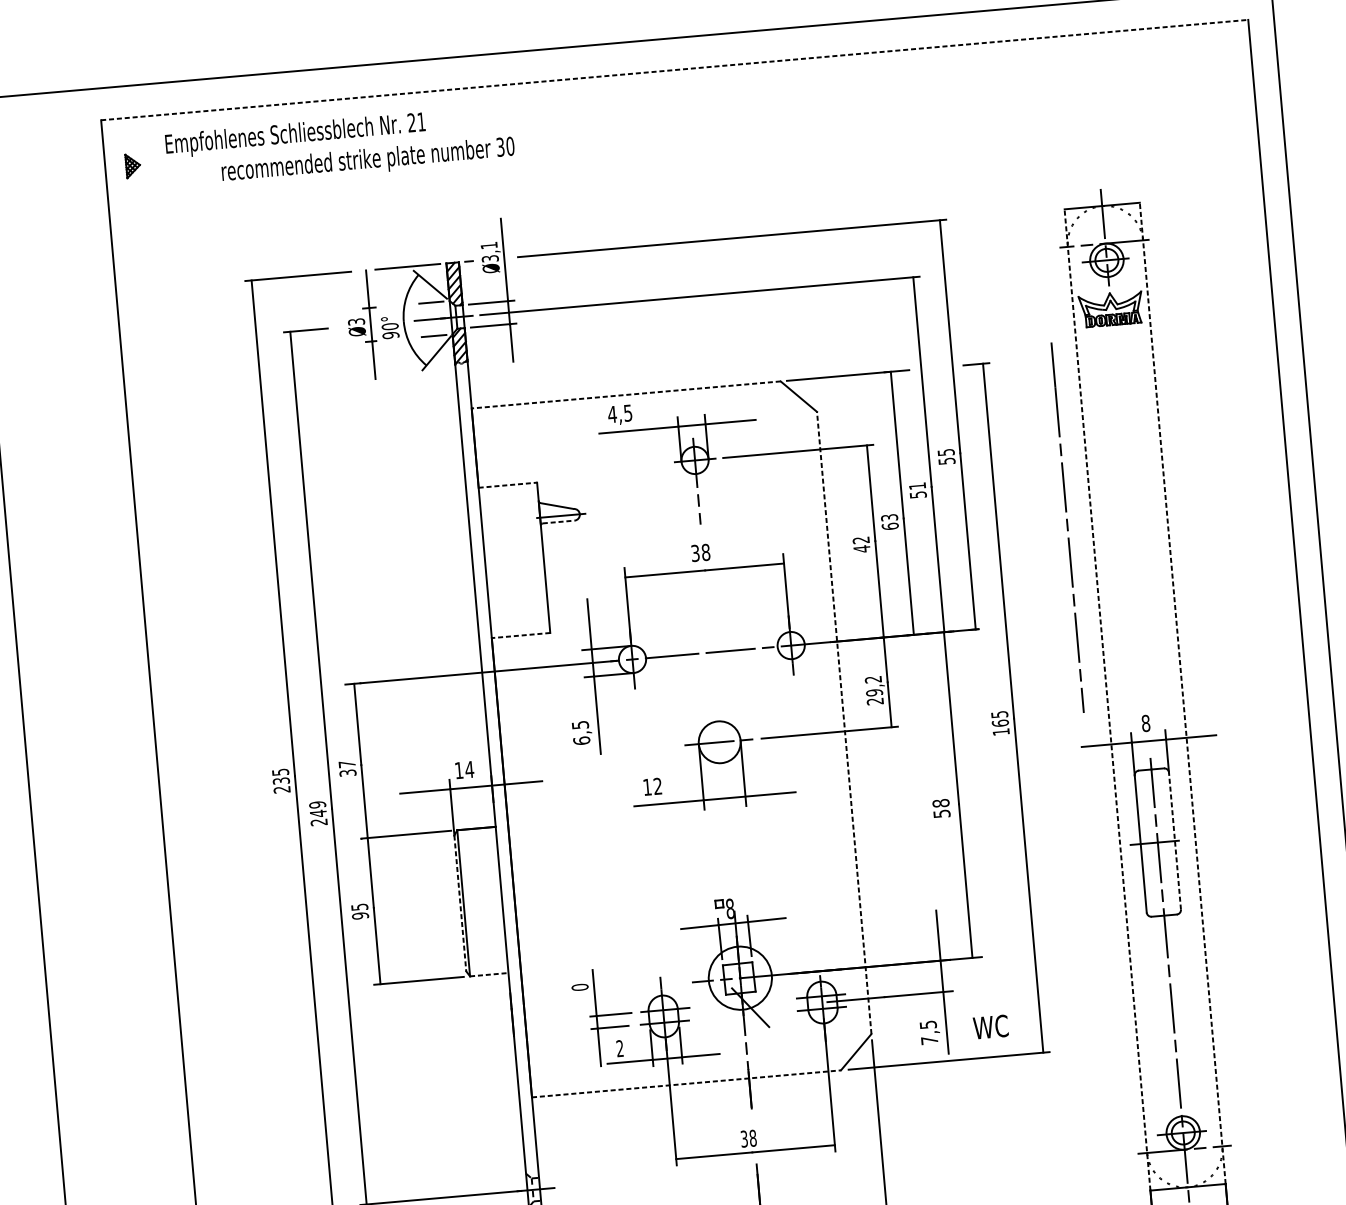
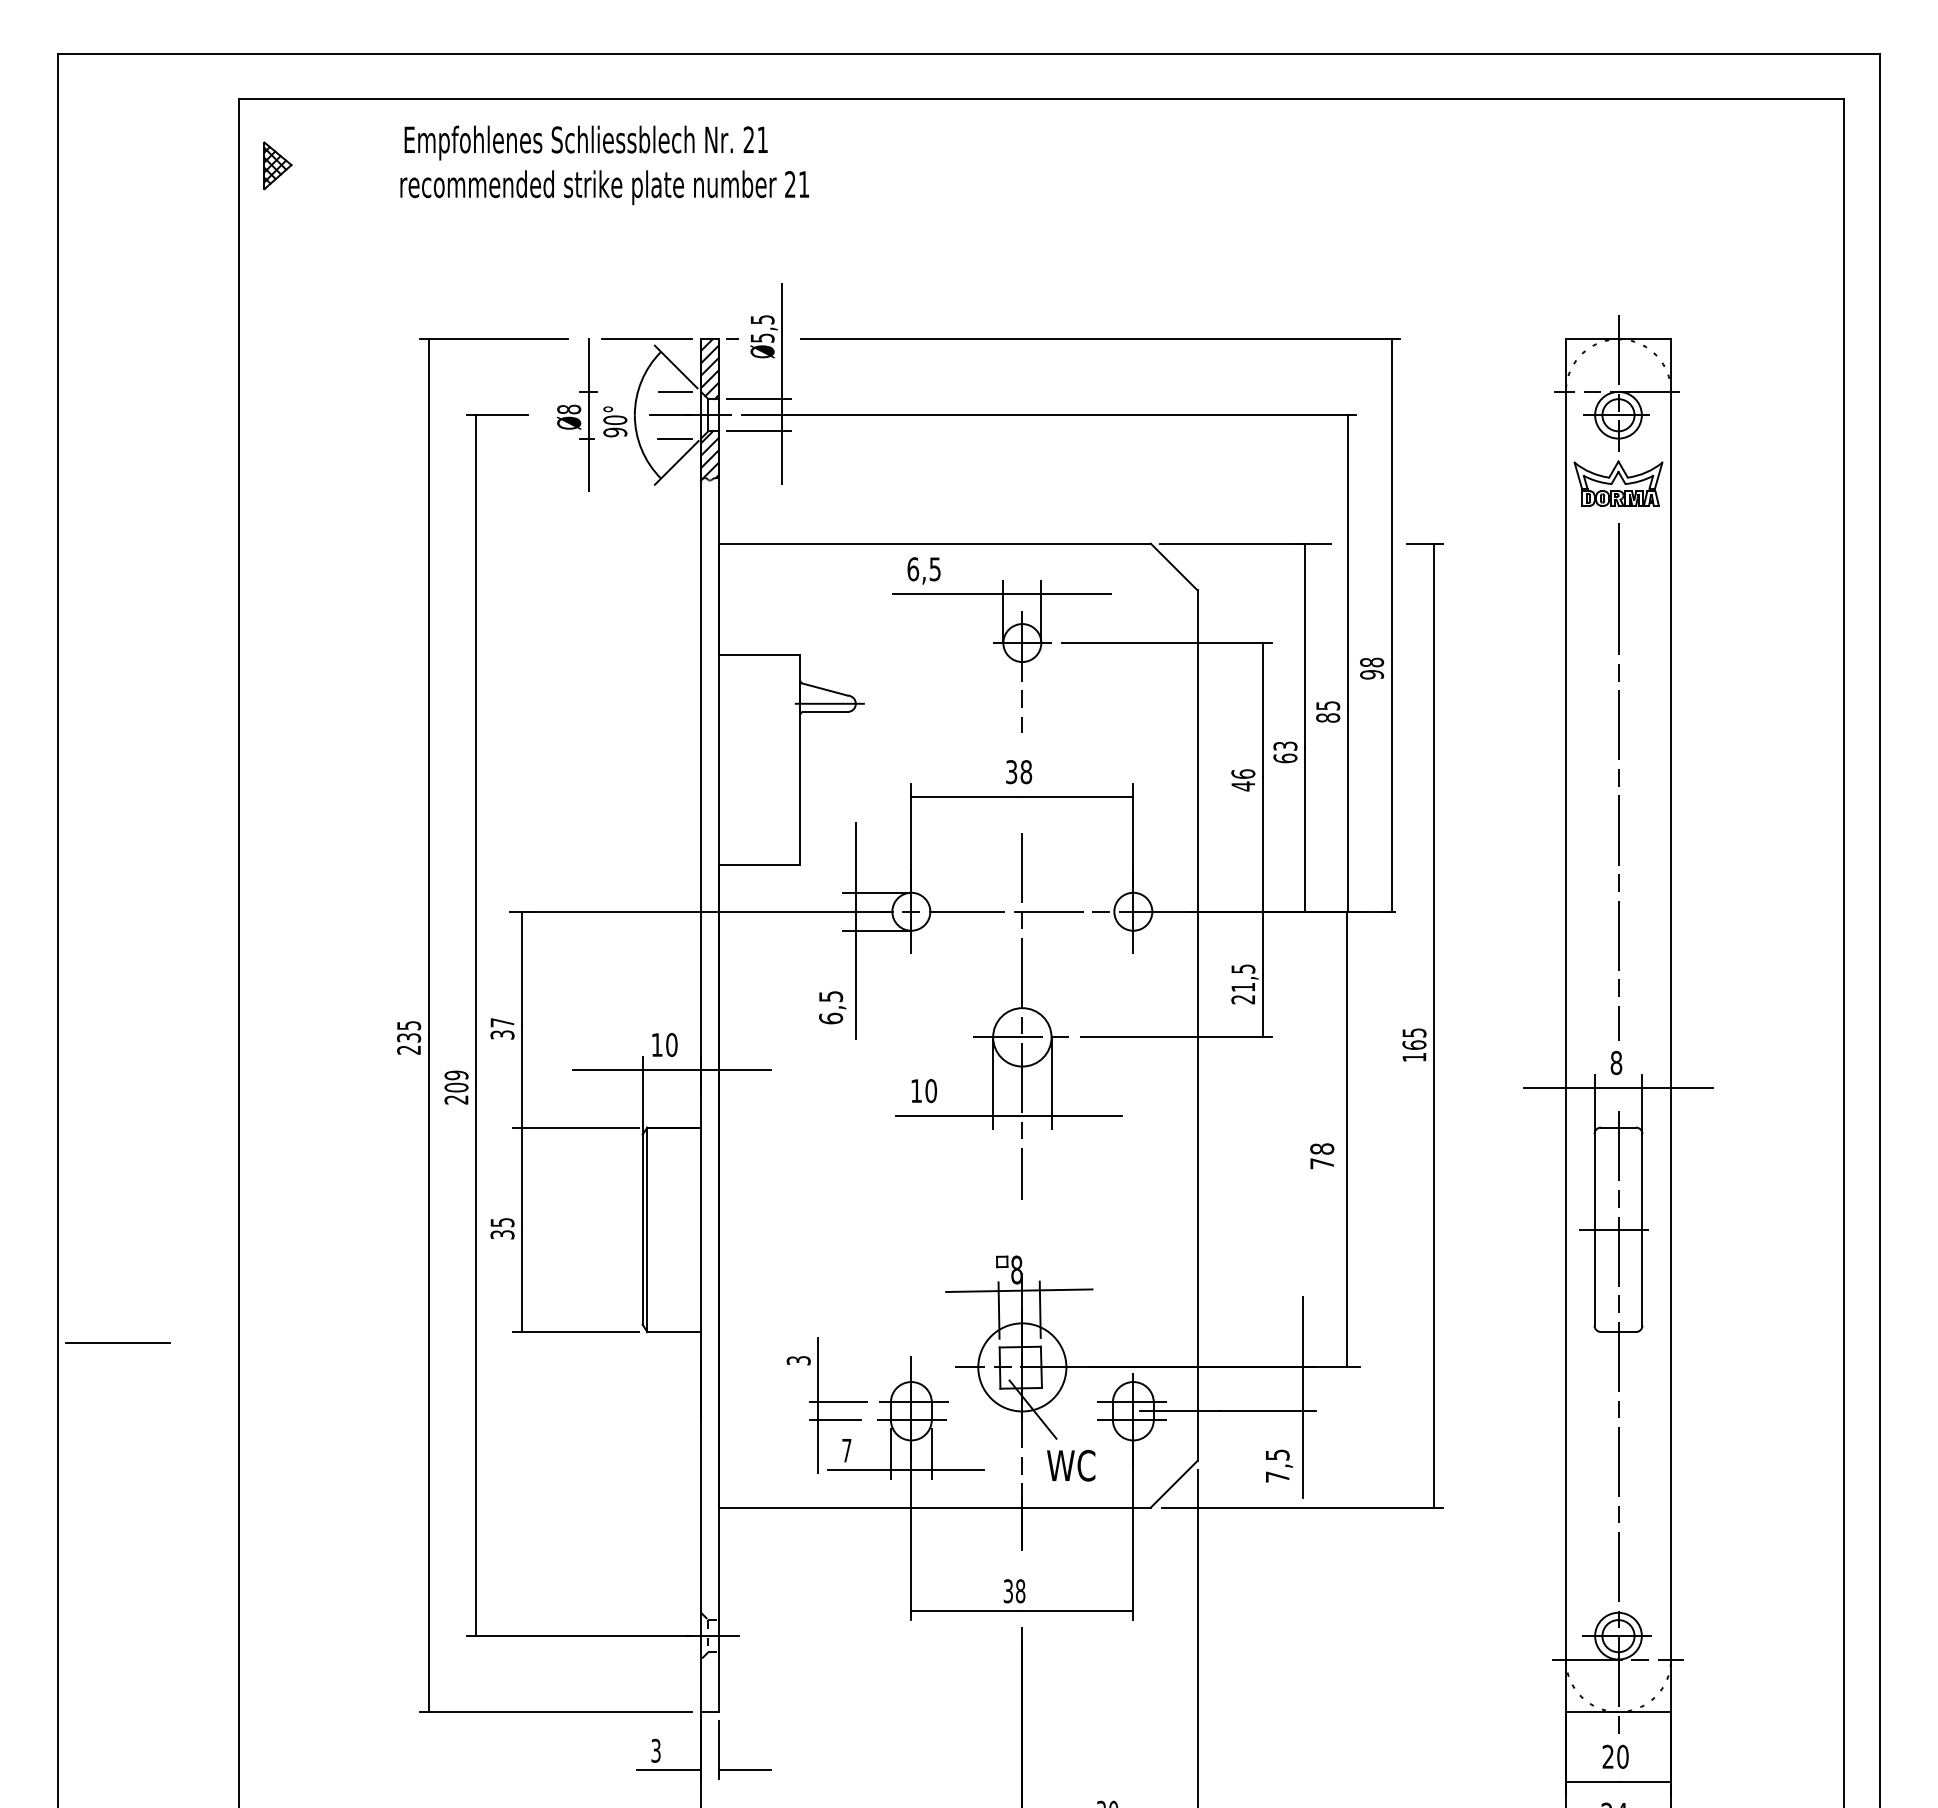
line: (675, 69) -> (1042, 98), dashed -> solid
text: (295, 134) -> (585, 142), moved
text: (505, 146) -> (797, 184), 30 -> 21
part: (132, 165) -> (277, 165), size x1.43
text: (489, 251) -> (762, 328), Ø3,1 -> Ø5,5
text: (356, 321) -> (569, 409), Ø3 -> Ø8
line: (626, 394) -> (934, 543), dashed -> solid
text: (612, 414) -> (913, 569), 4,5 -> 6,5
text: (946, 456) -> (1371, 668), 55 -> 98
line: (507, 485) -> (759, 654), dashed -> solid
text: (918, 490) -> (1328, 711), 51 -> 85
line: (558, 521) -> (825, 711), dashed -> solid
line: (1067, 527) -> (1618, 781), moved
text: (861, 539) -> (1243, 773), 42 -> 46
line: (521, 635) -> (759, 865), dashed -> solid
text: (874, 686) -> (1243, 978), 29,2 -> 21,5
line: (1182, 693) -> (1671, 1025), dashed -> solid
line: (1107, 699) -> (1565, 1025), dashed -> solid
line: (844, 722) -> (1197, 1025), dashed -> solid
line: (718, 727) -> (1022, 1016), added
text: (469, 769) -> (671, 1044), 14 -> 10
text: (657, 786) -> (930, 1091), 12 -> 10
text: (318, 813) -> (456, 1087), 249 -> 209
text: (942, 813) -> (1322, 1163), 58 -> 78
line: (1174, 840) -> (1642, 1229), dashed -> solid
line: (460, 904) -> (642, 1230), dashed -> solid
text: (360, 915) -> (502, 1234), 95 -> 35
line: (489, 975) -> (674, 1332), dashed -> solid
text: (579, 987) -> (798, 1360), 0 -> 3
line: (92, 1017) -> (117, 1343), added
text: (991, 1026) -> (1071, 1465), moved
text: (619, 1048) -> (846, 1450), 2 -> 7
line: (687, 1083) -> (935, 1507), dashed -> solid

